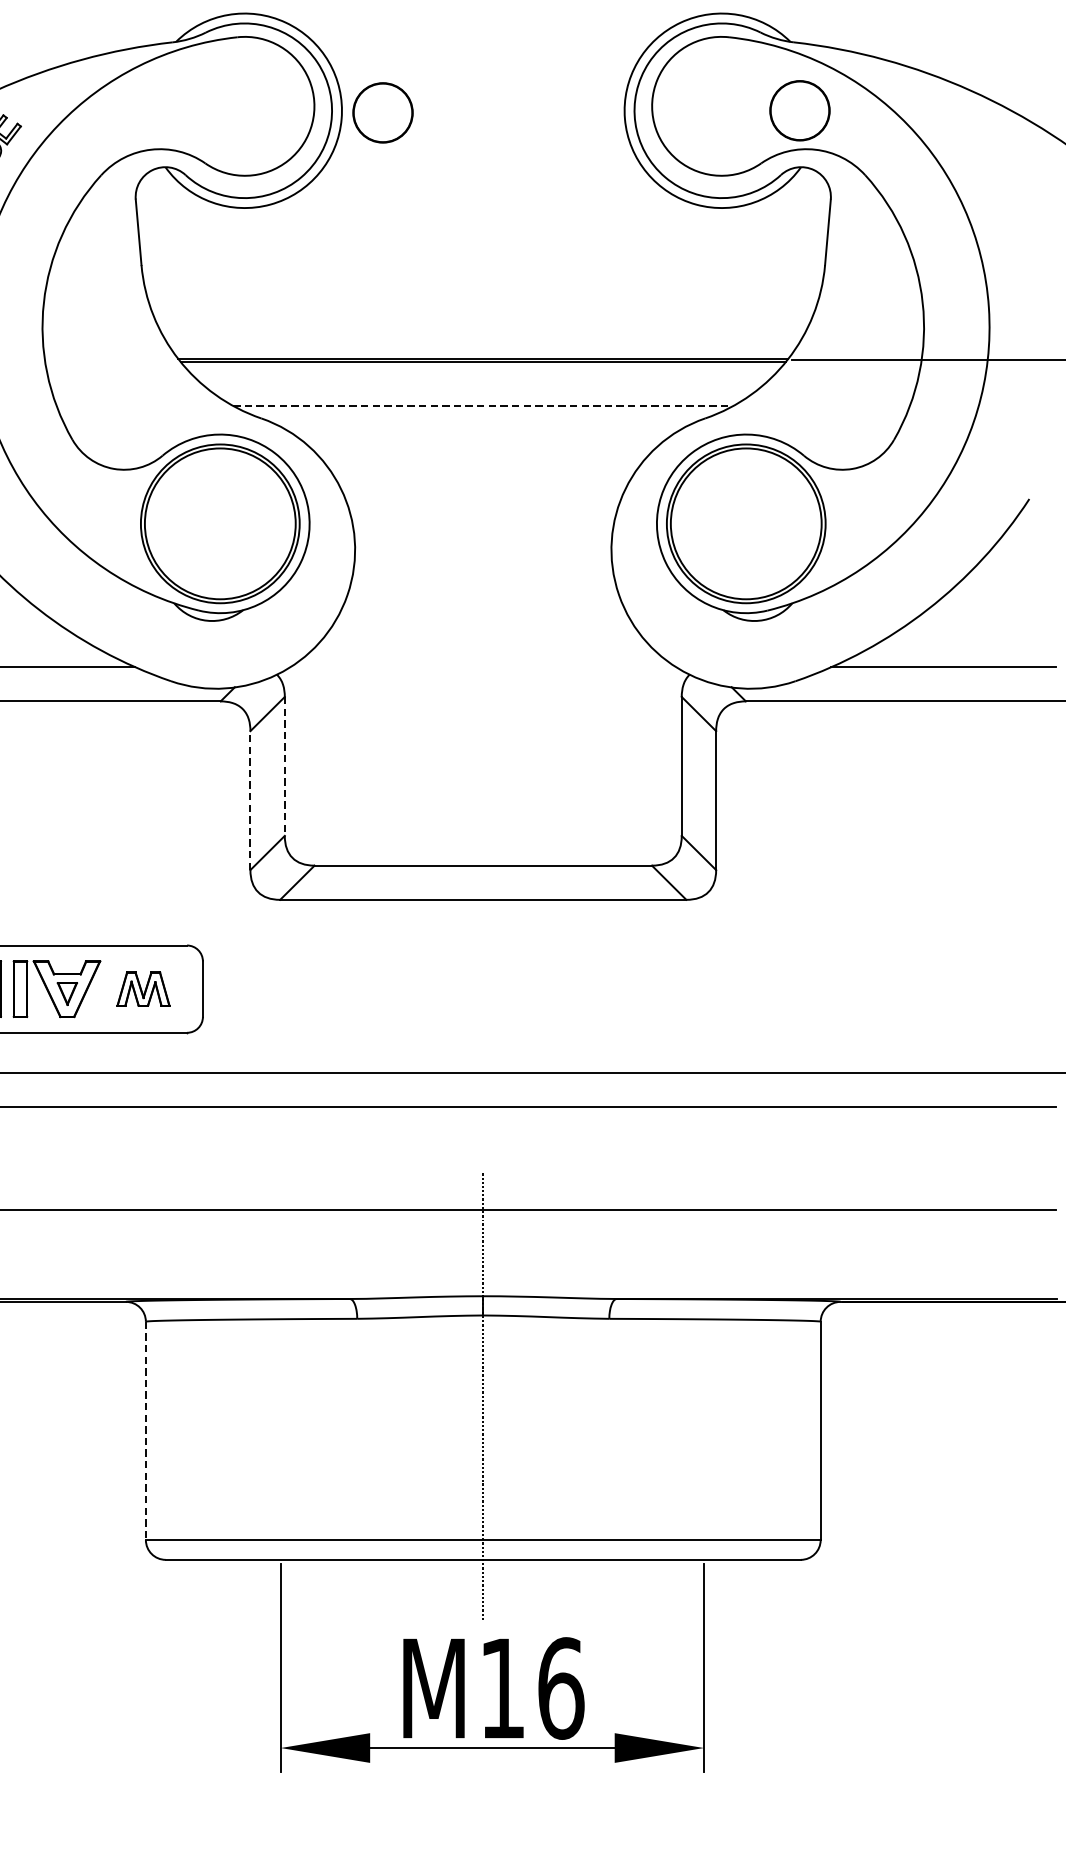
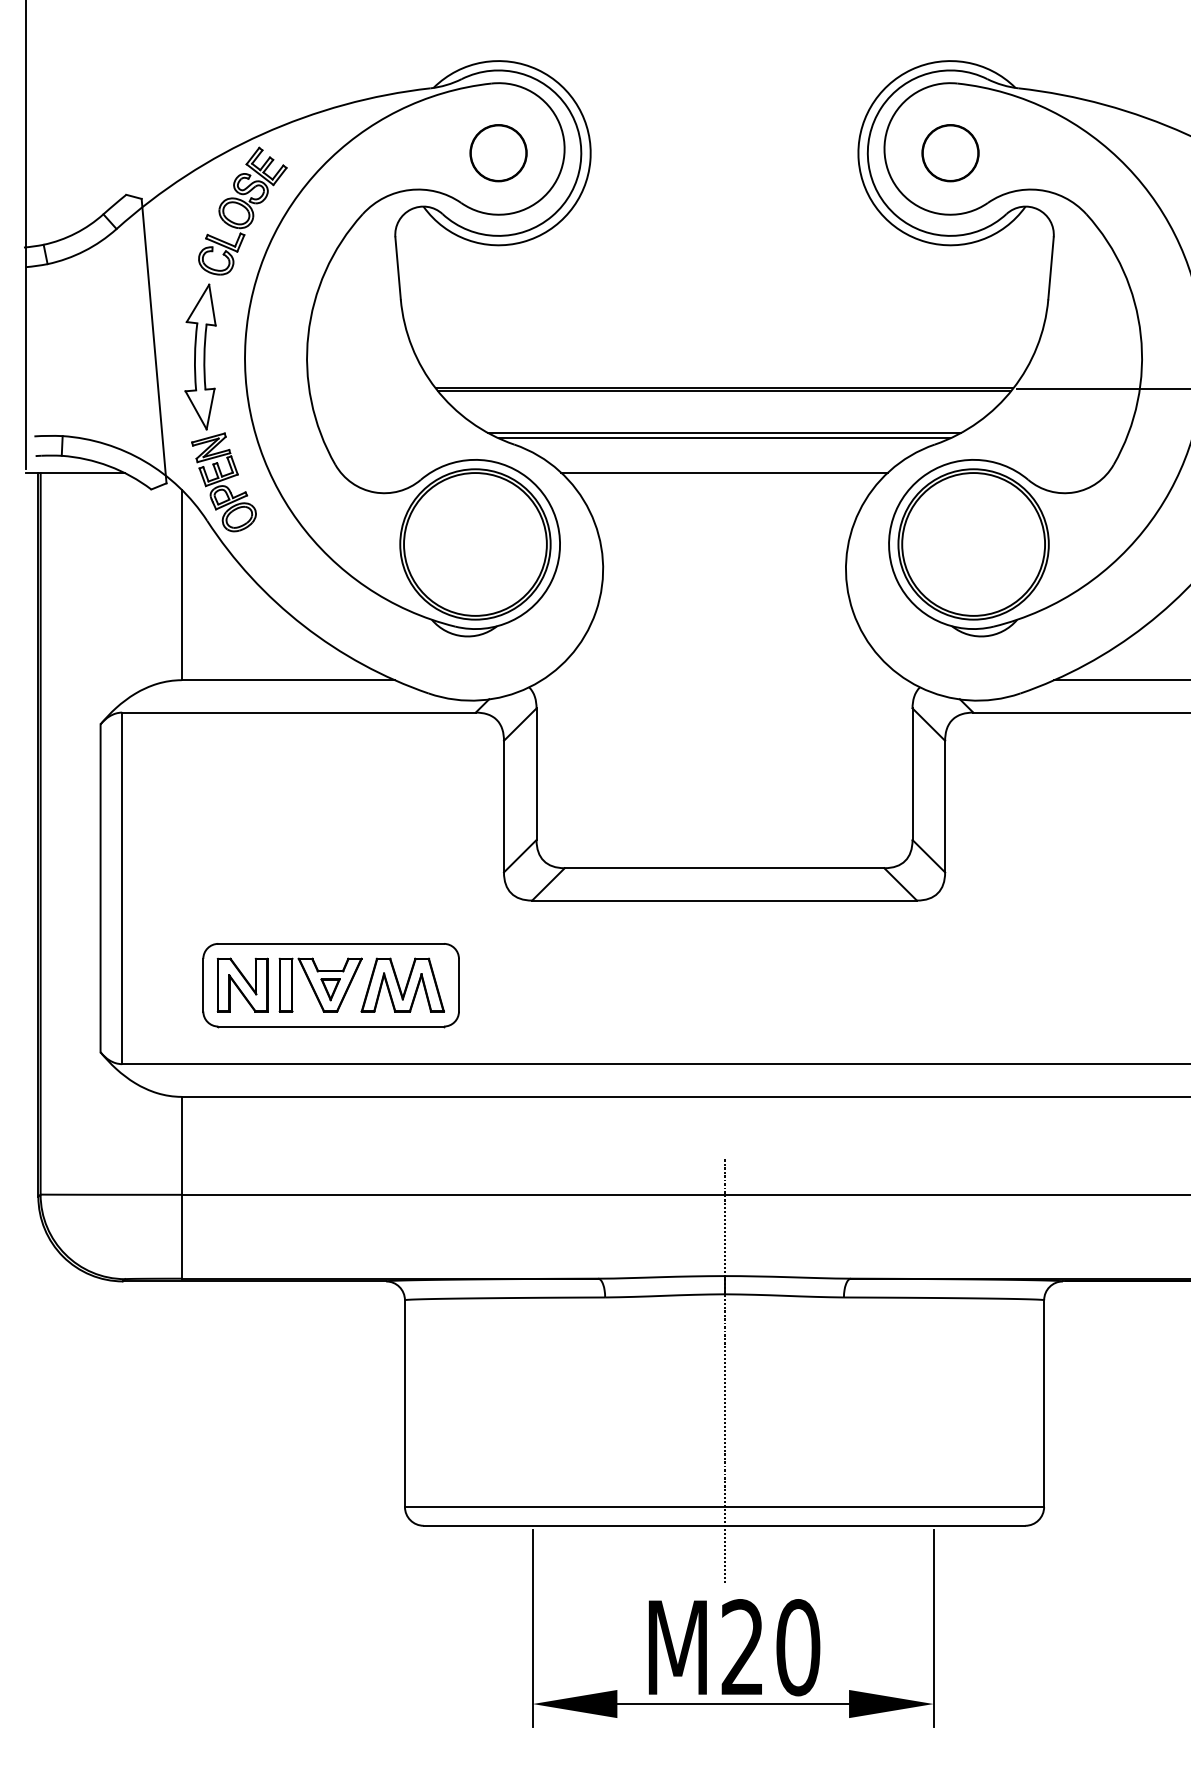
circle: (799, 111) -> (950, 153), moved
circle: (382, 113) -> (498, 153), moved
line: (483, 405) -> (724, 432), dashed -> solid
line: (483, 412) -> (724, 438), added
line: (483, 448) -> (724, 473), added
line: (284, 766) -> (536, 774), dashed -> solid
line: (250, 800) -> (504, 806), dashed -> solid
part: (143, 988) -> (402, 984), size x1.67
line: (145, 1431) -> (404, 1404), dashed -> solid
text: (531, 1688) -> (770, 1647), M16 -> M20

